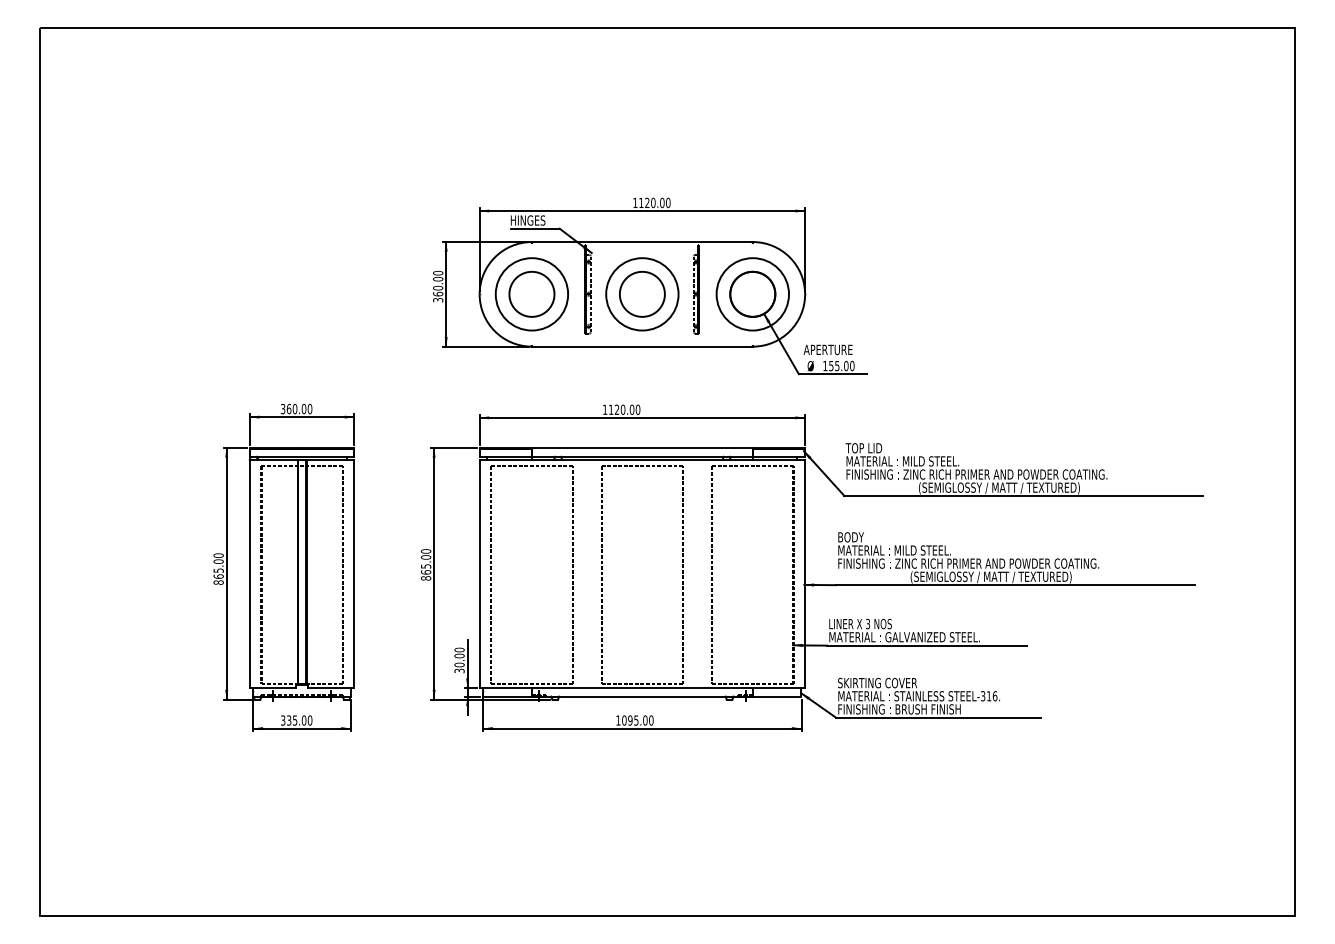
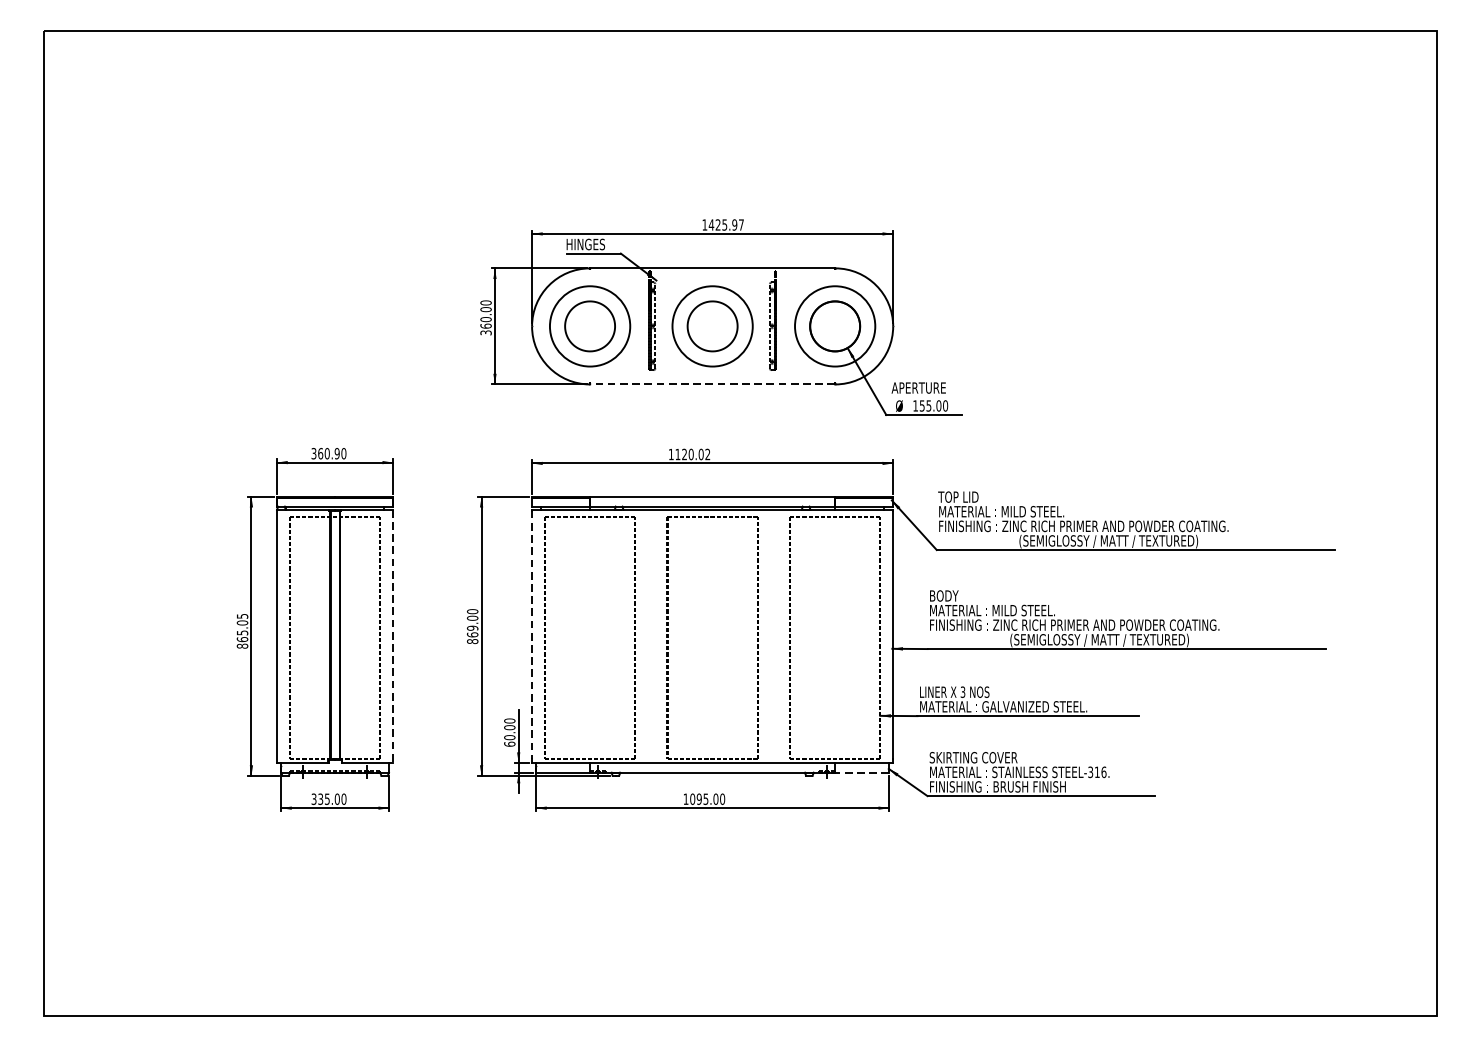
text: (654, 202) -> (726, 224), 1120.00 -> 1425.97
line: (641, 346) -> (711, 384), solid -> dashed
text: (303, 409) -> (336, 454), 360.00 -> 360.90
text: (637, 409) -> (707, 454), 1120.00 -> 1120.02
text: (218, 555) -> (242, 616), 865.00 -> 865.05
text: (425, 566) -> (472, 628), 865.00 -> 869.00
line: (479, 572) -> (531, 635), solid -> dashed
line: (354, 574) -> (393, 637), solid -> dashed
text: (459, 670) -> (509, 743), 30.00 -> 60.00
line: (776, 696) -> (861, 772), solid -> dashed

